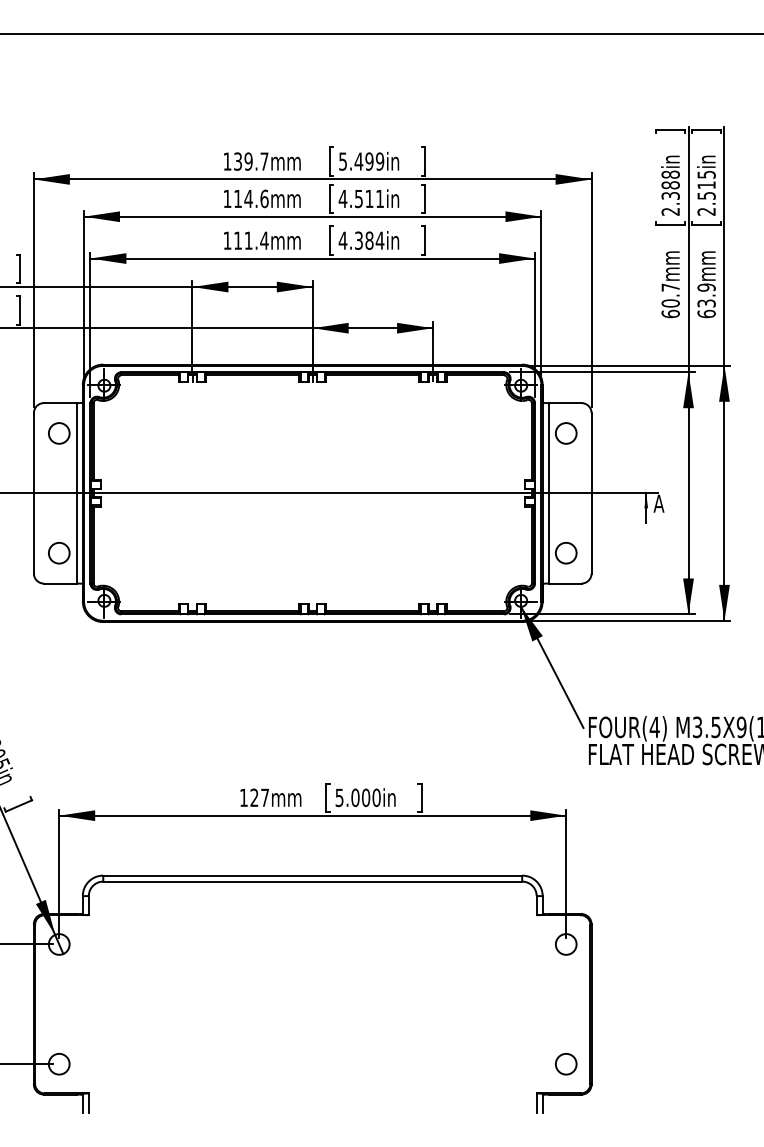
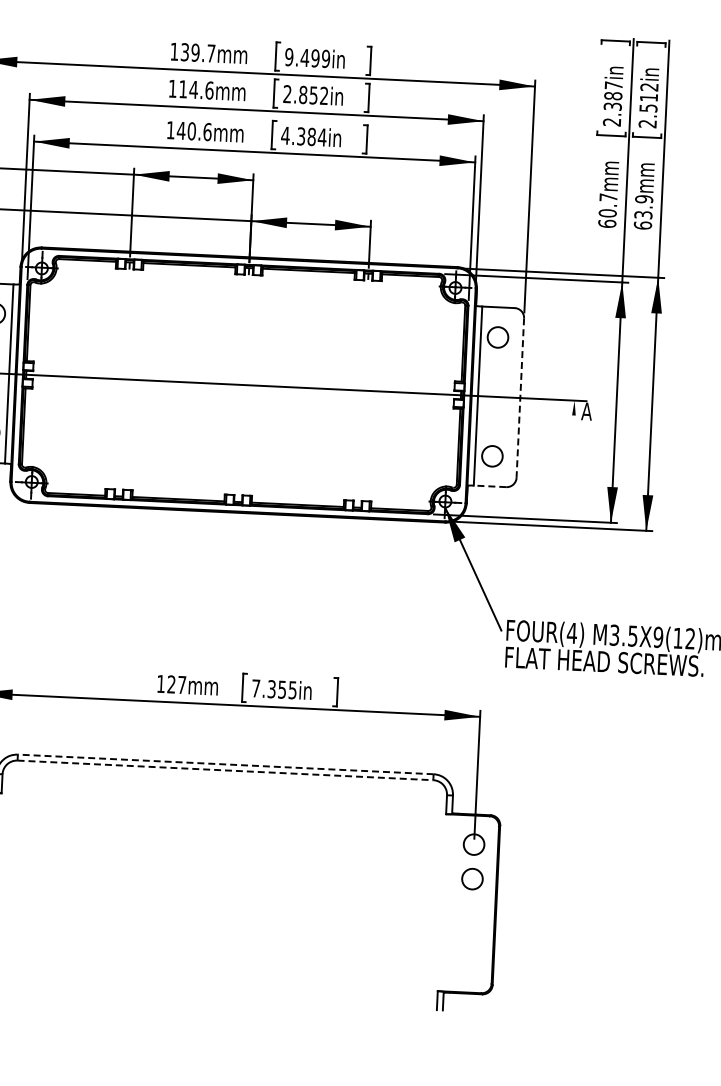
text: (343, 161) -> (289, 57), 5.499in -> 9.499in
text: (670, 174) -> (613, 85), 2.388in -> 2.387in
text: (706, 174) -> (649, 87), 2.515in -> 2.512in
text: (360, 198) -> (304, 94), 4.511in -> 2.852in
text: (250, 240) -> (193, 131), 111.4mm -> 140.6mm
line: (591, 493) -> (520, 398), solid -> dashed
line: (646, 508) -> (574, 415), removed
line: (564, 583) -> (489, 486), solid -> dashed
text: (357, 797) -> (273, 689), 5.000in -> 7.355in
line: (312, 875) -> (225, 764), solid -> dashed
line: (313, 881) -> (226, 770), solid -> dashed
circle: (566, 1064) -> (472, 879), moved

